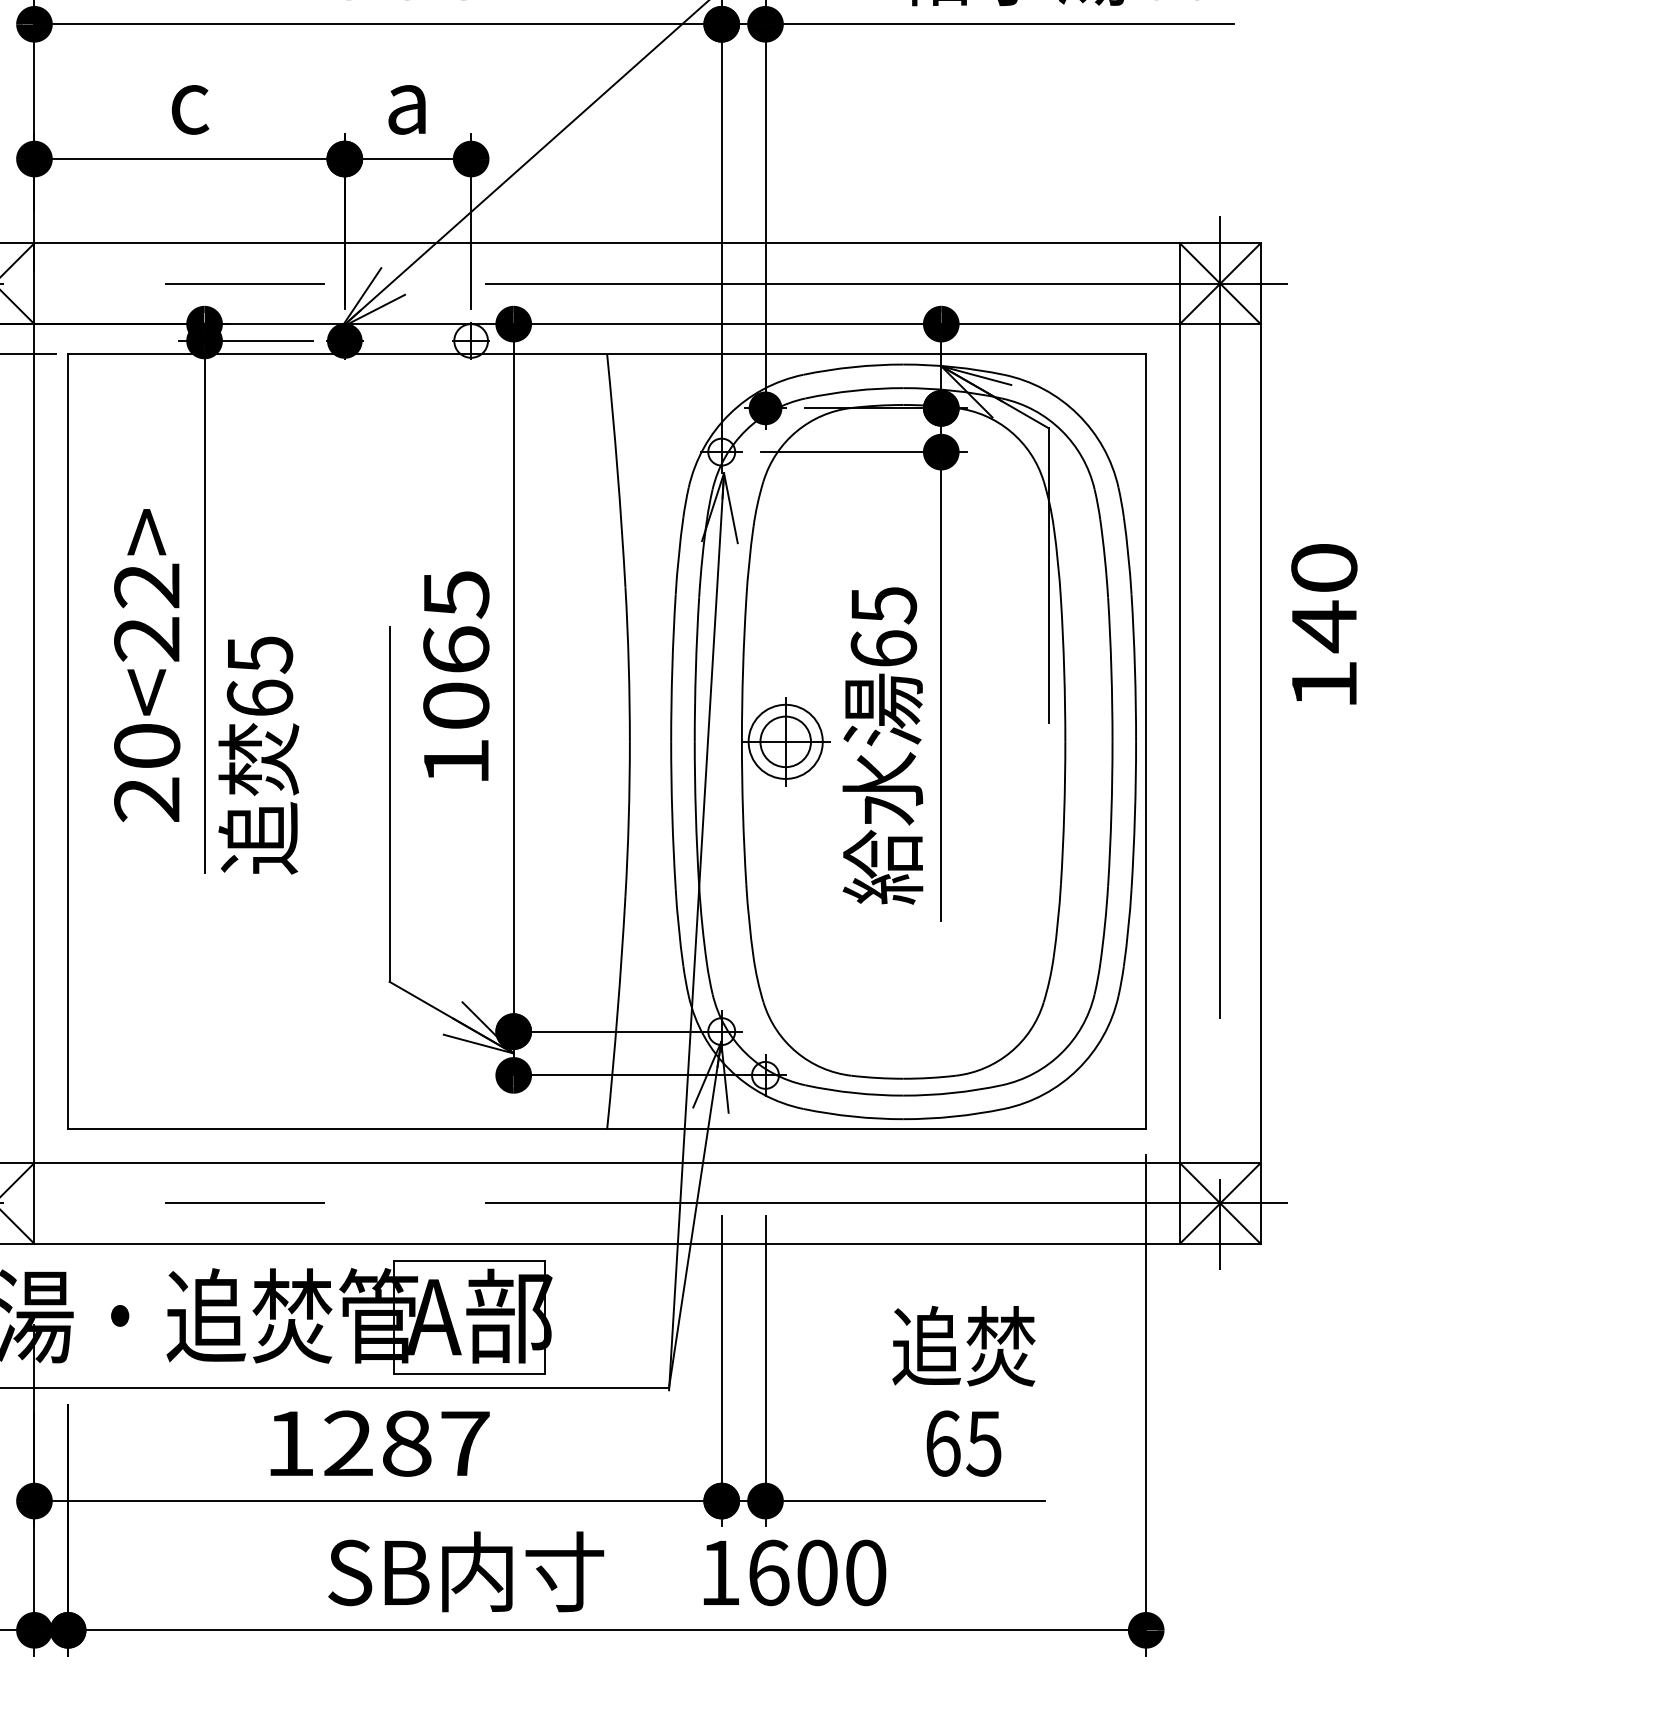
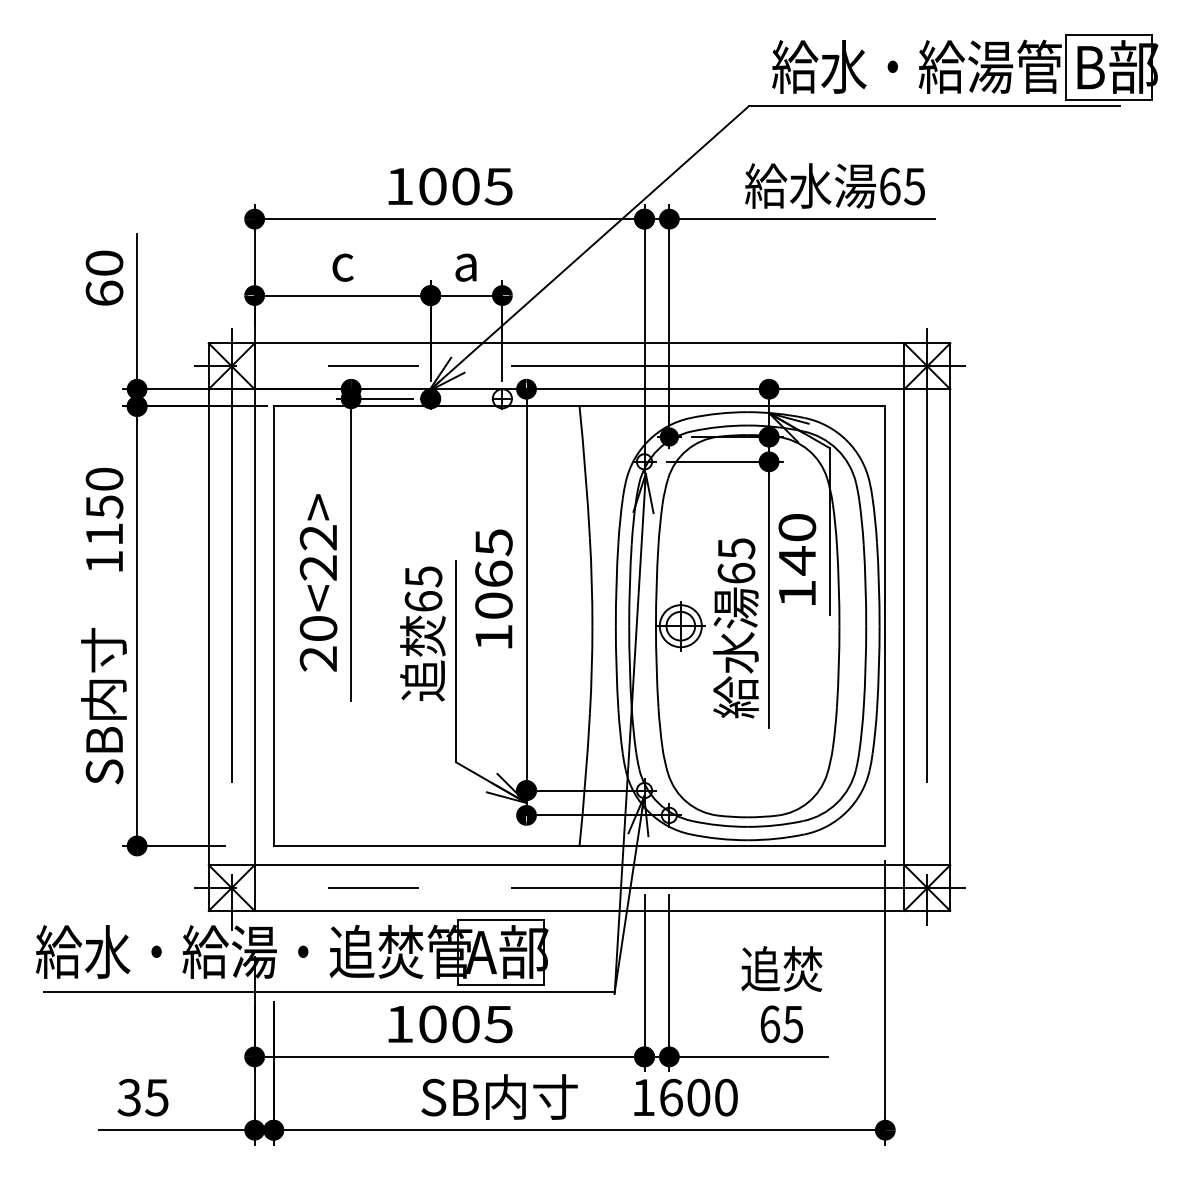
text: (1324, 624) -> (797, 559), moved
text: (258, 754) -> (422, 633), moved
text: (406, 1443) -> (465, 1024), 1287 -> 1005

